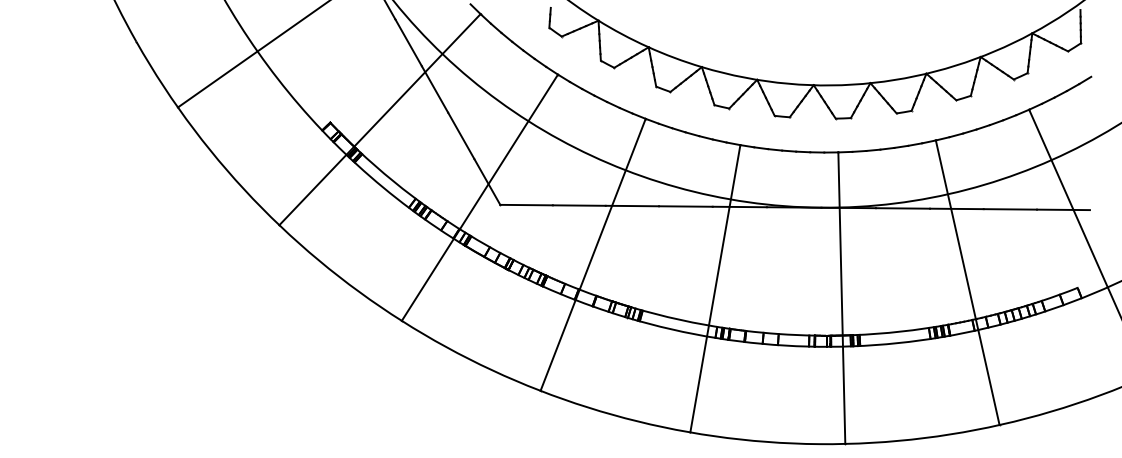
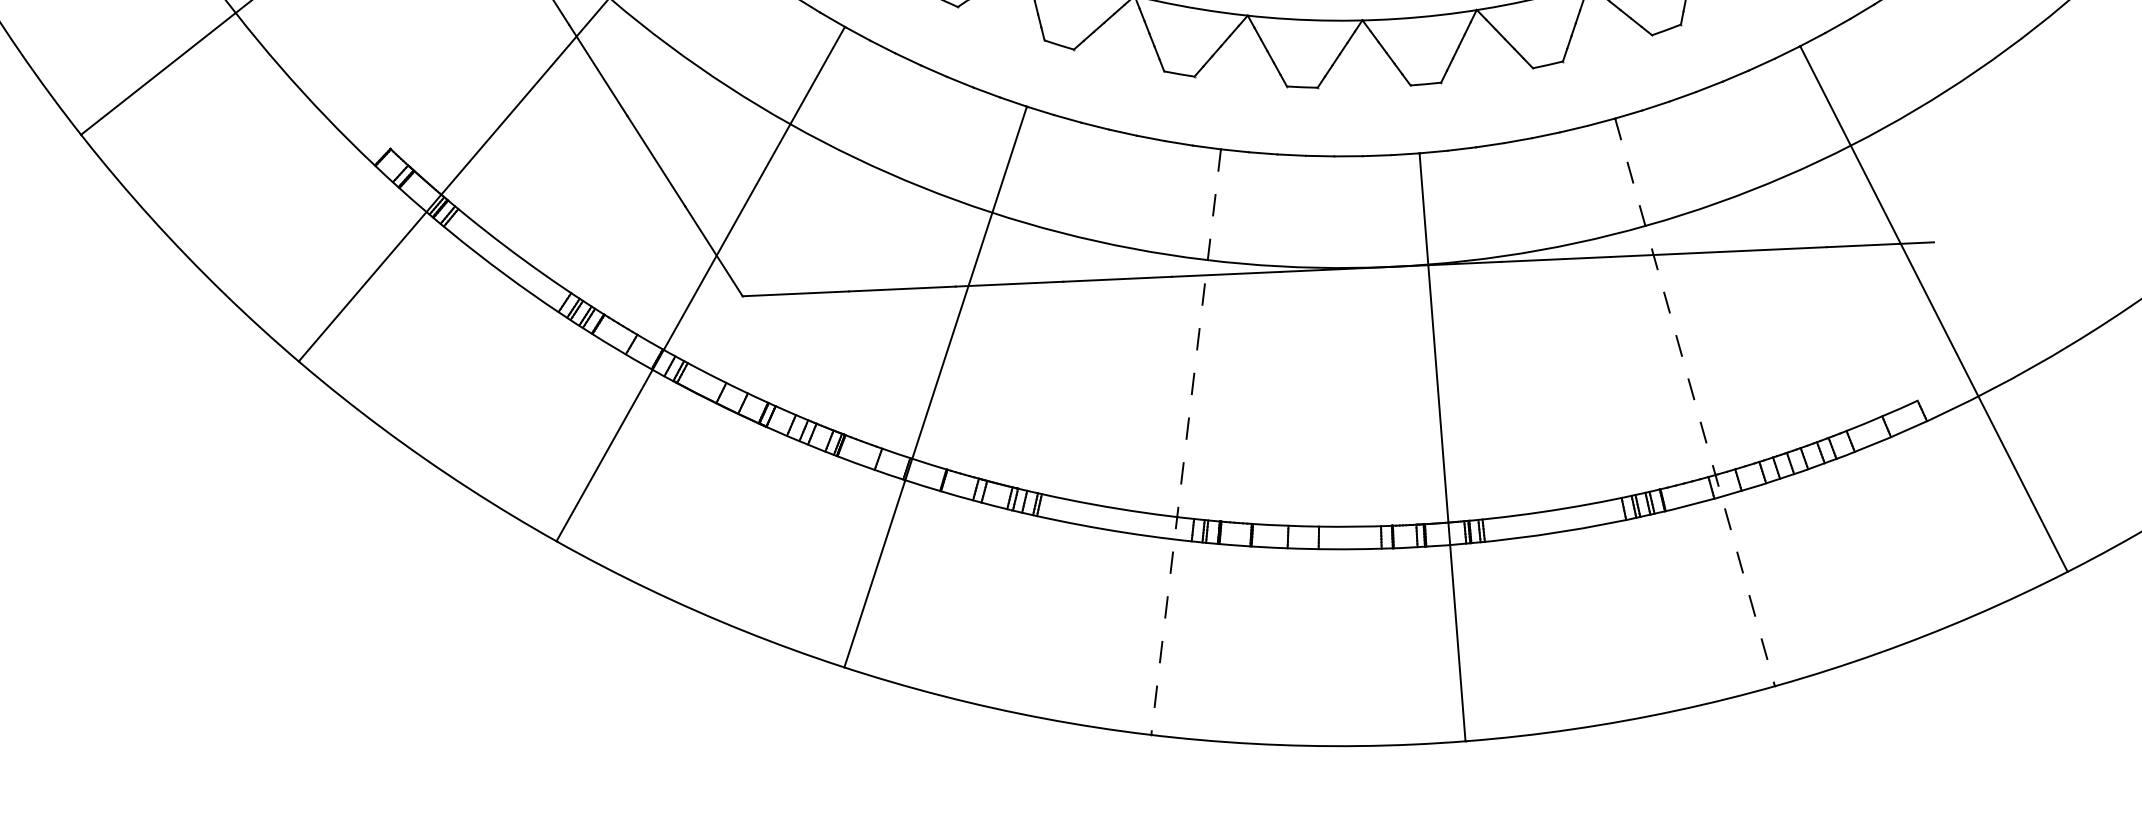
line: (967, 282) -> (1694, 401), solid -> dashed
line: (715, 288) -> (1186, 441), solid -> dashed

